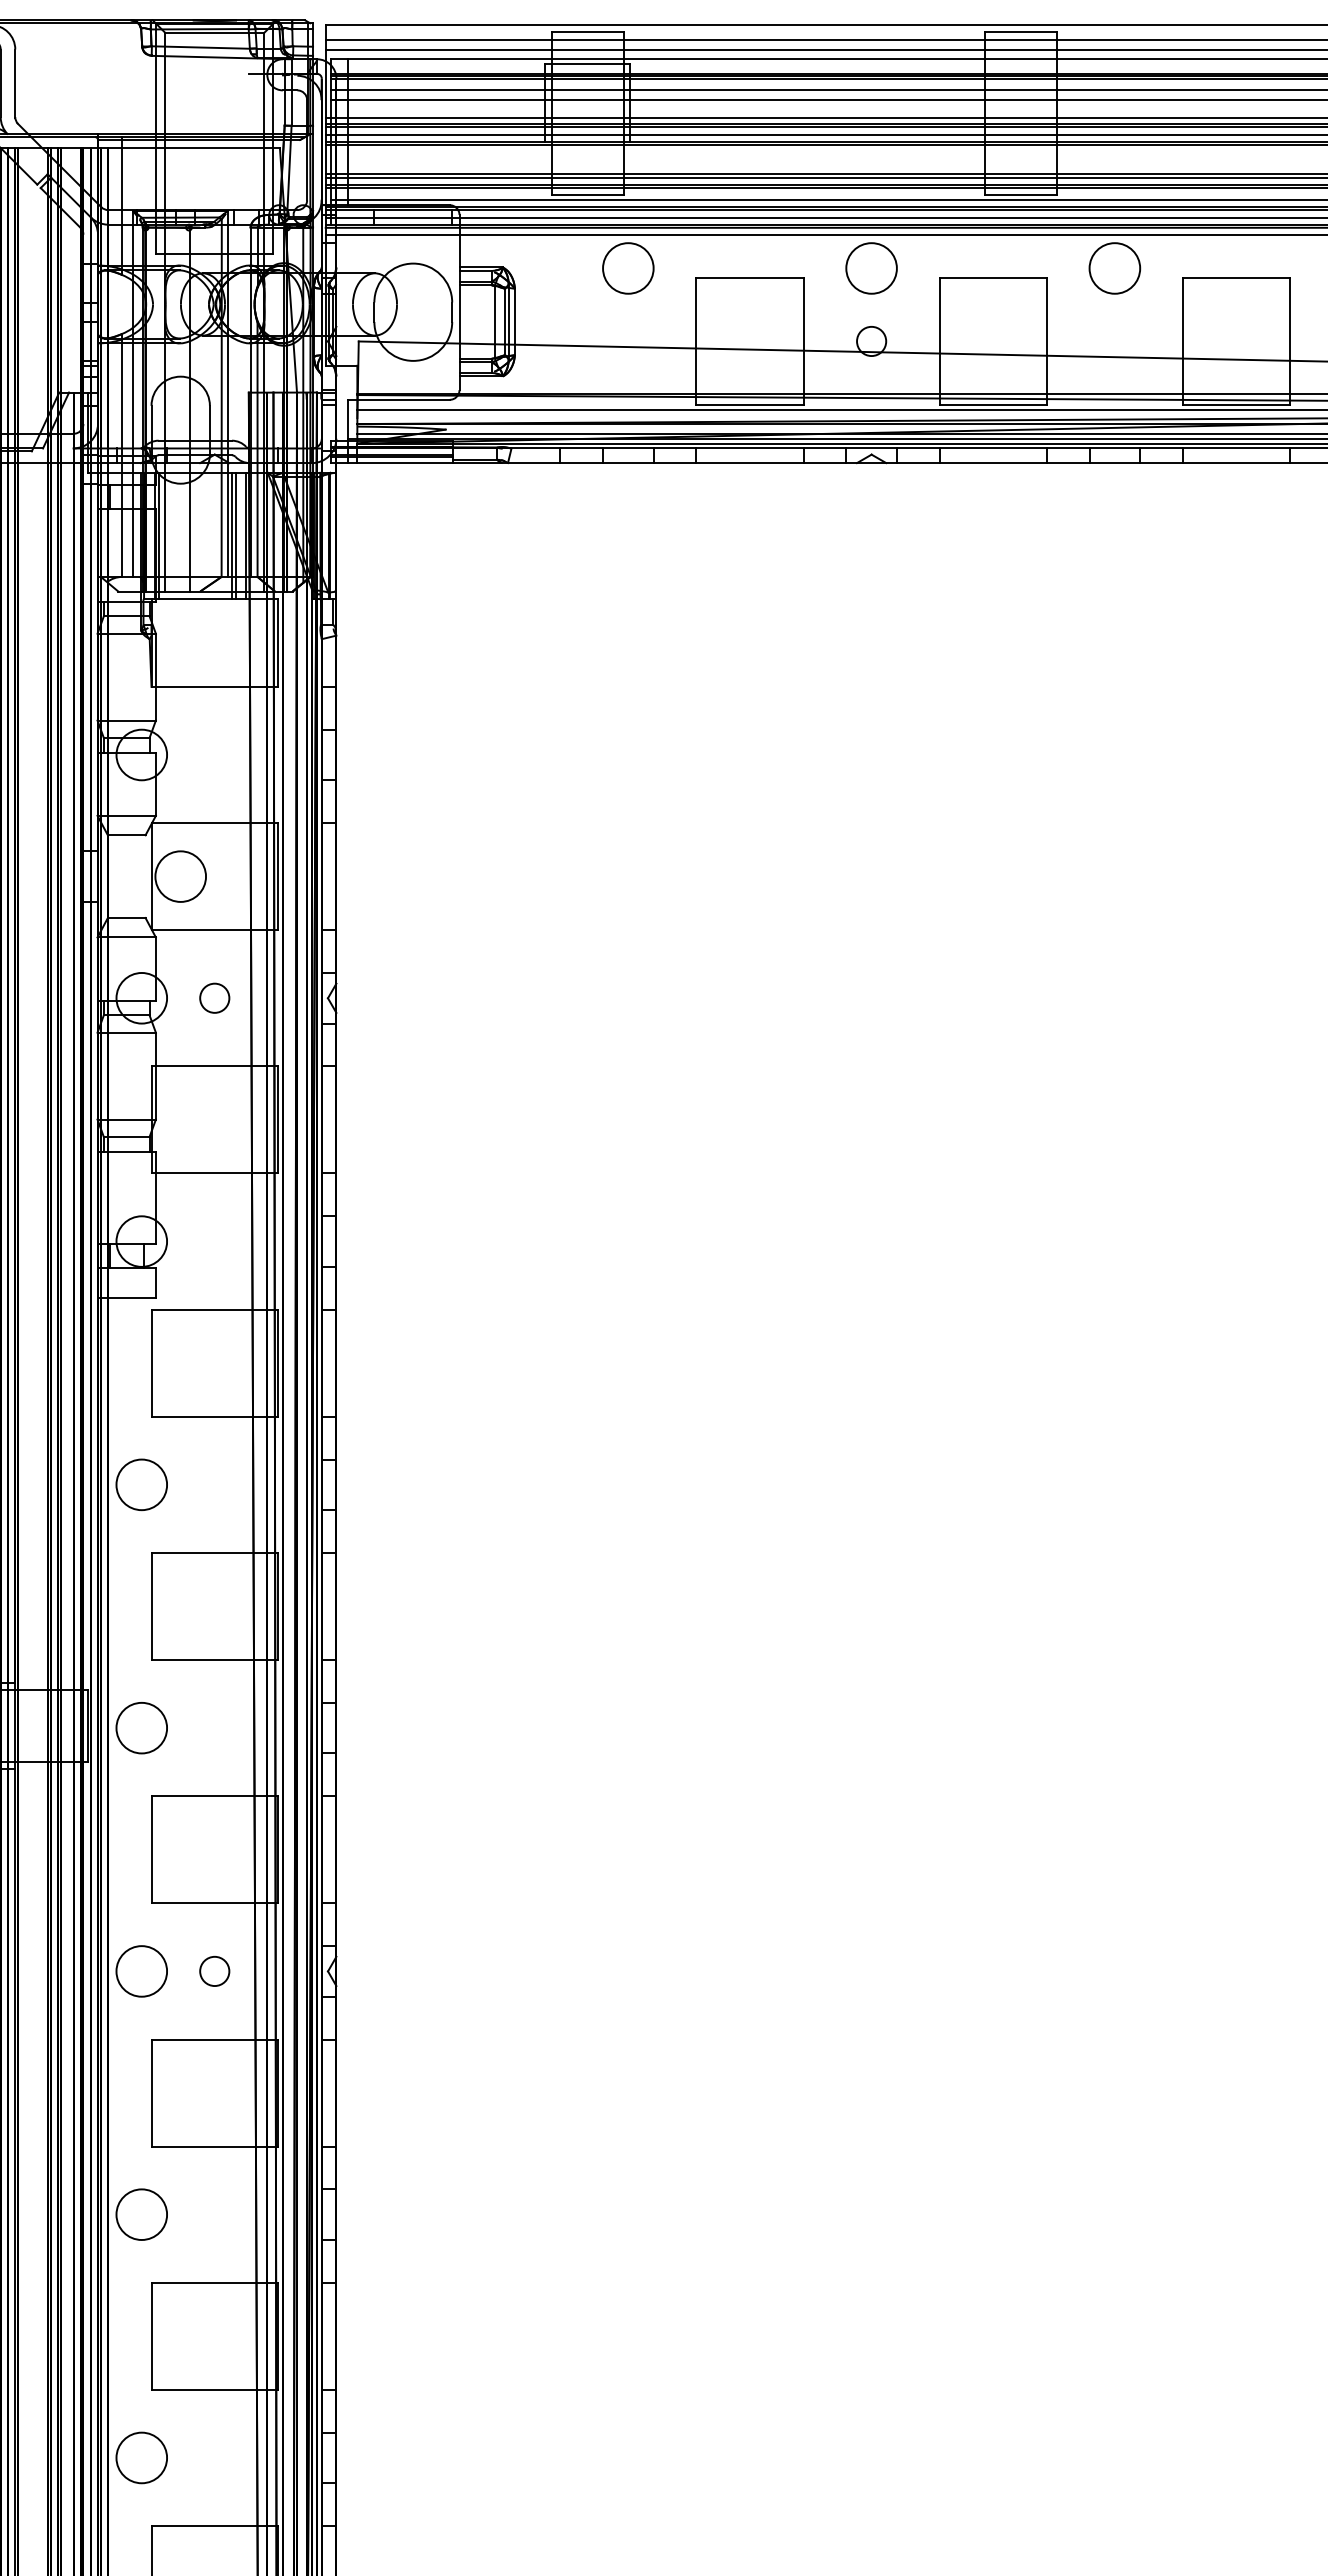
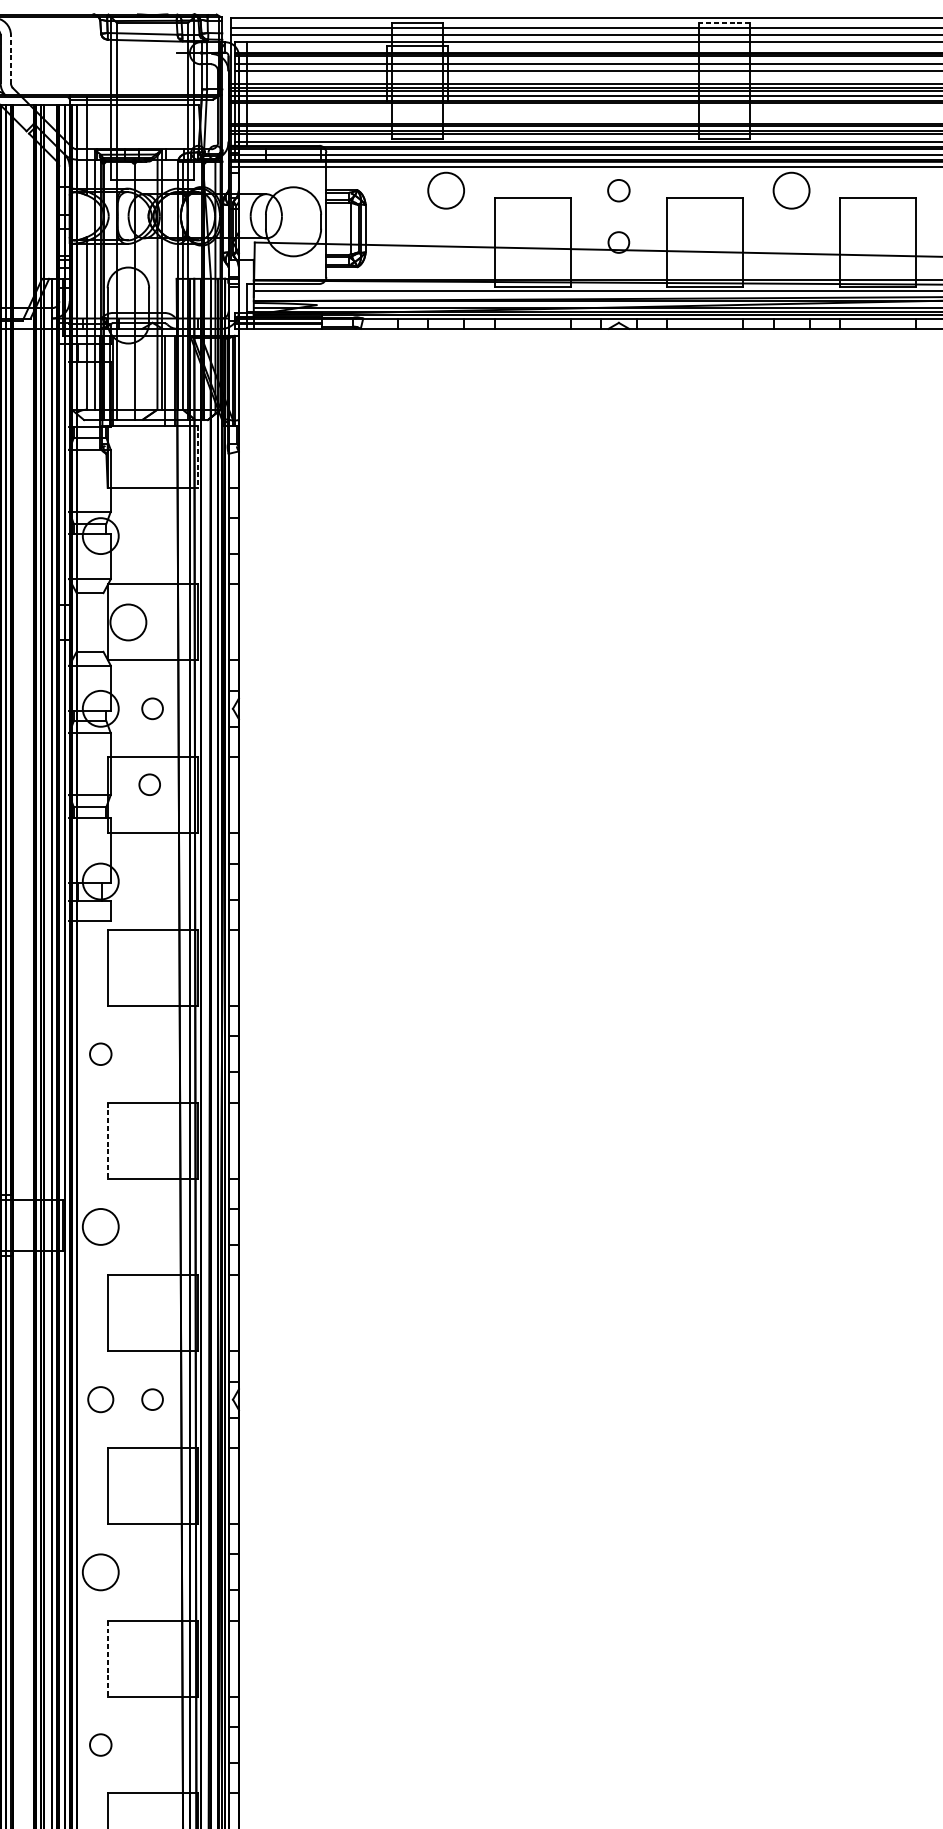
line: (1020, 32) -> (724, 23), solid -> dashed
line: (15, 83) -> (11, 59), solid -> dashed
circle: (871, 268) -> (618, 190), size x0.6
line: (235, 535) -> (167, 380), removed
line: (278, 643) -> (197, 456), solid -> dashed
circle: (210, 1104) -> (149, 784), added
circle: (141, 1484) -> (100, 1053), size x0.6
line: (151, 1606) -> (107, 1140), solid -> dashed
circle: (141, 1971) -> (100, 1399), size x0.7
line: (151, 2336) -> (107, 1658), solid -> dashed
circle: (141, 2457) -> (100, 1744), size x0.6

